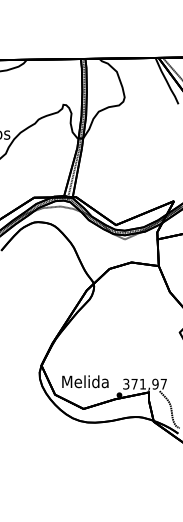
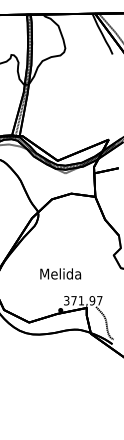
text: (85, 381) -> (60, 273), moved

